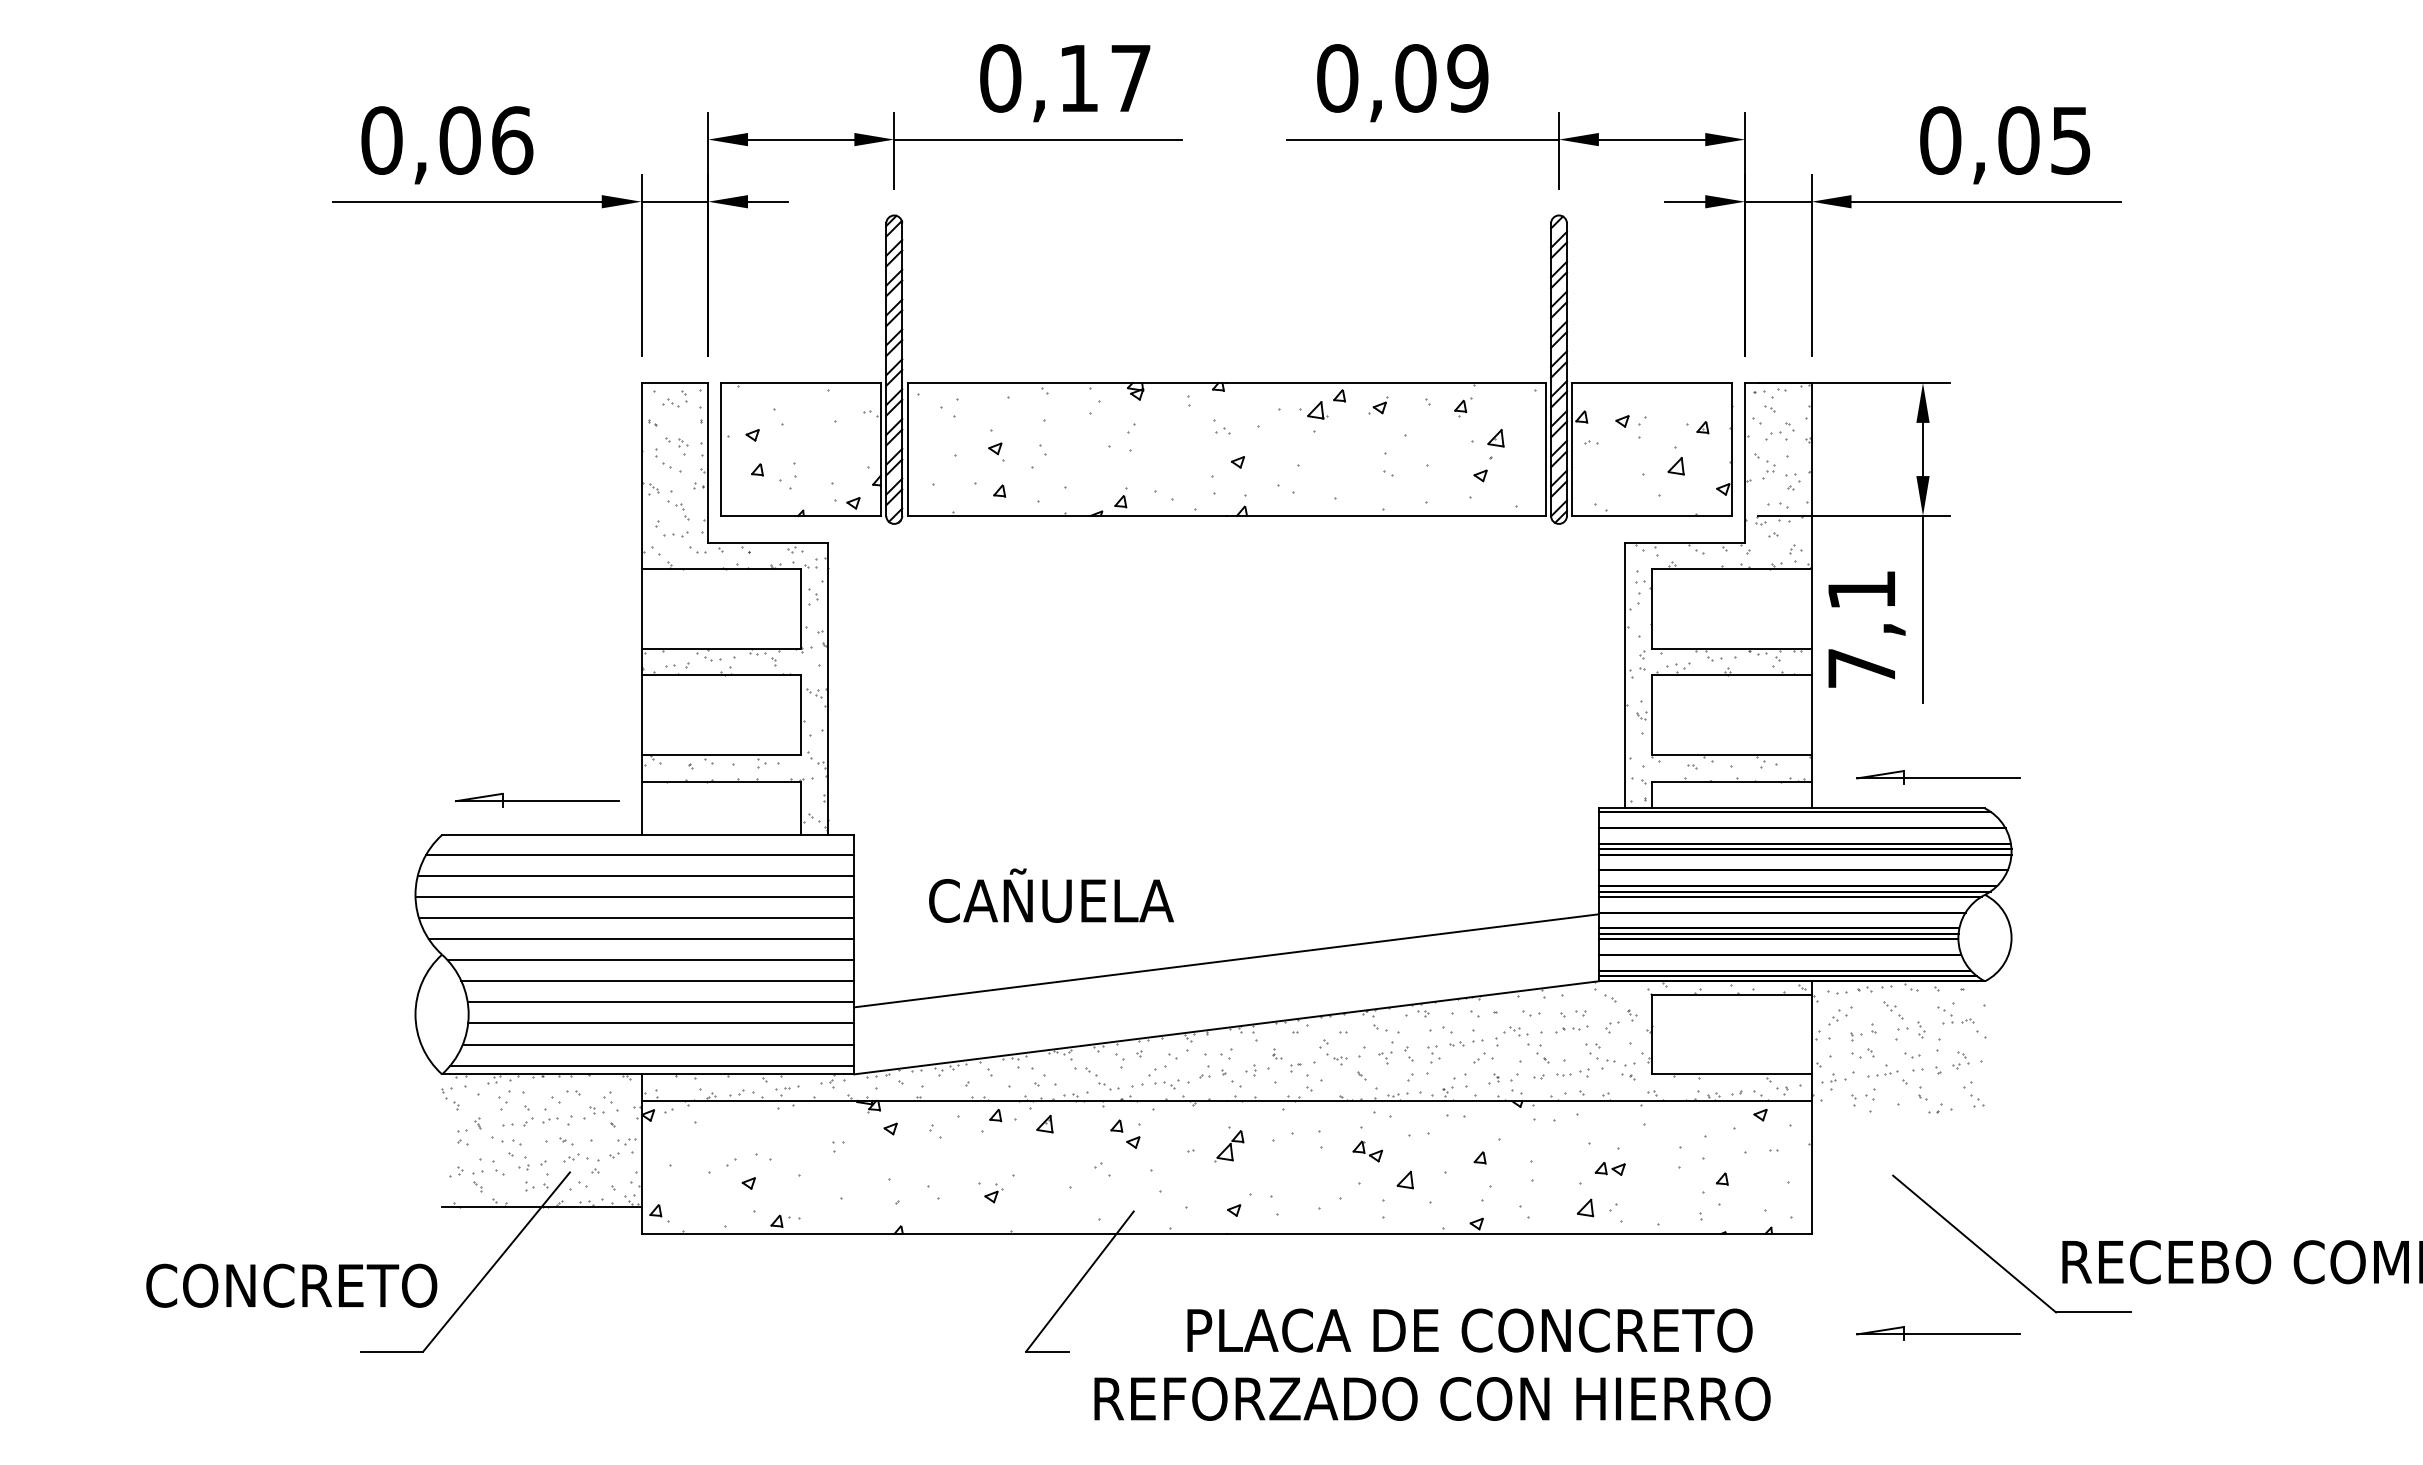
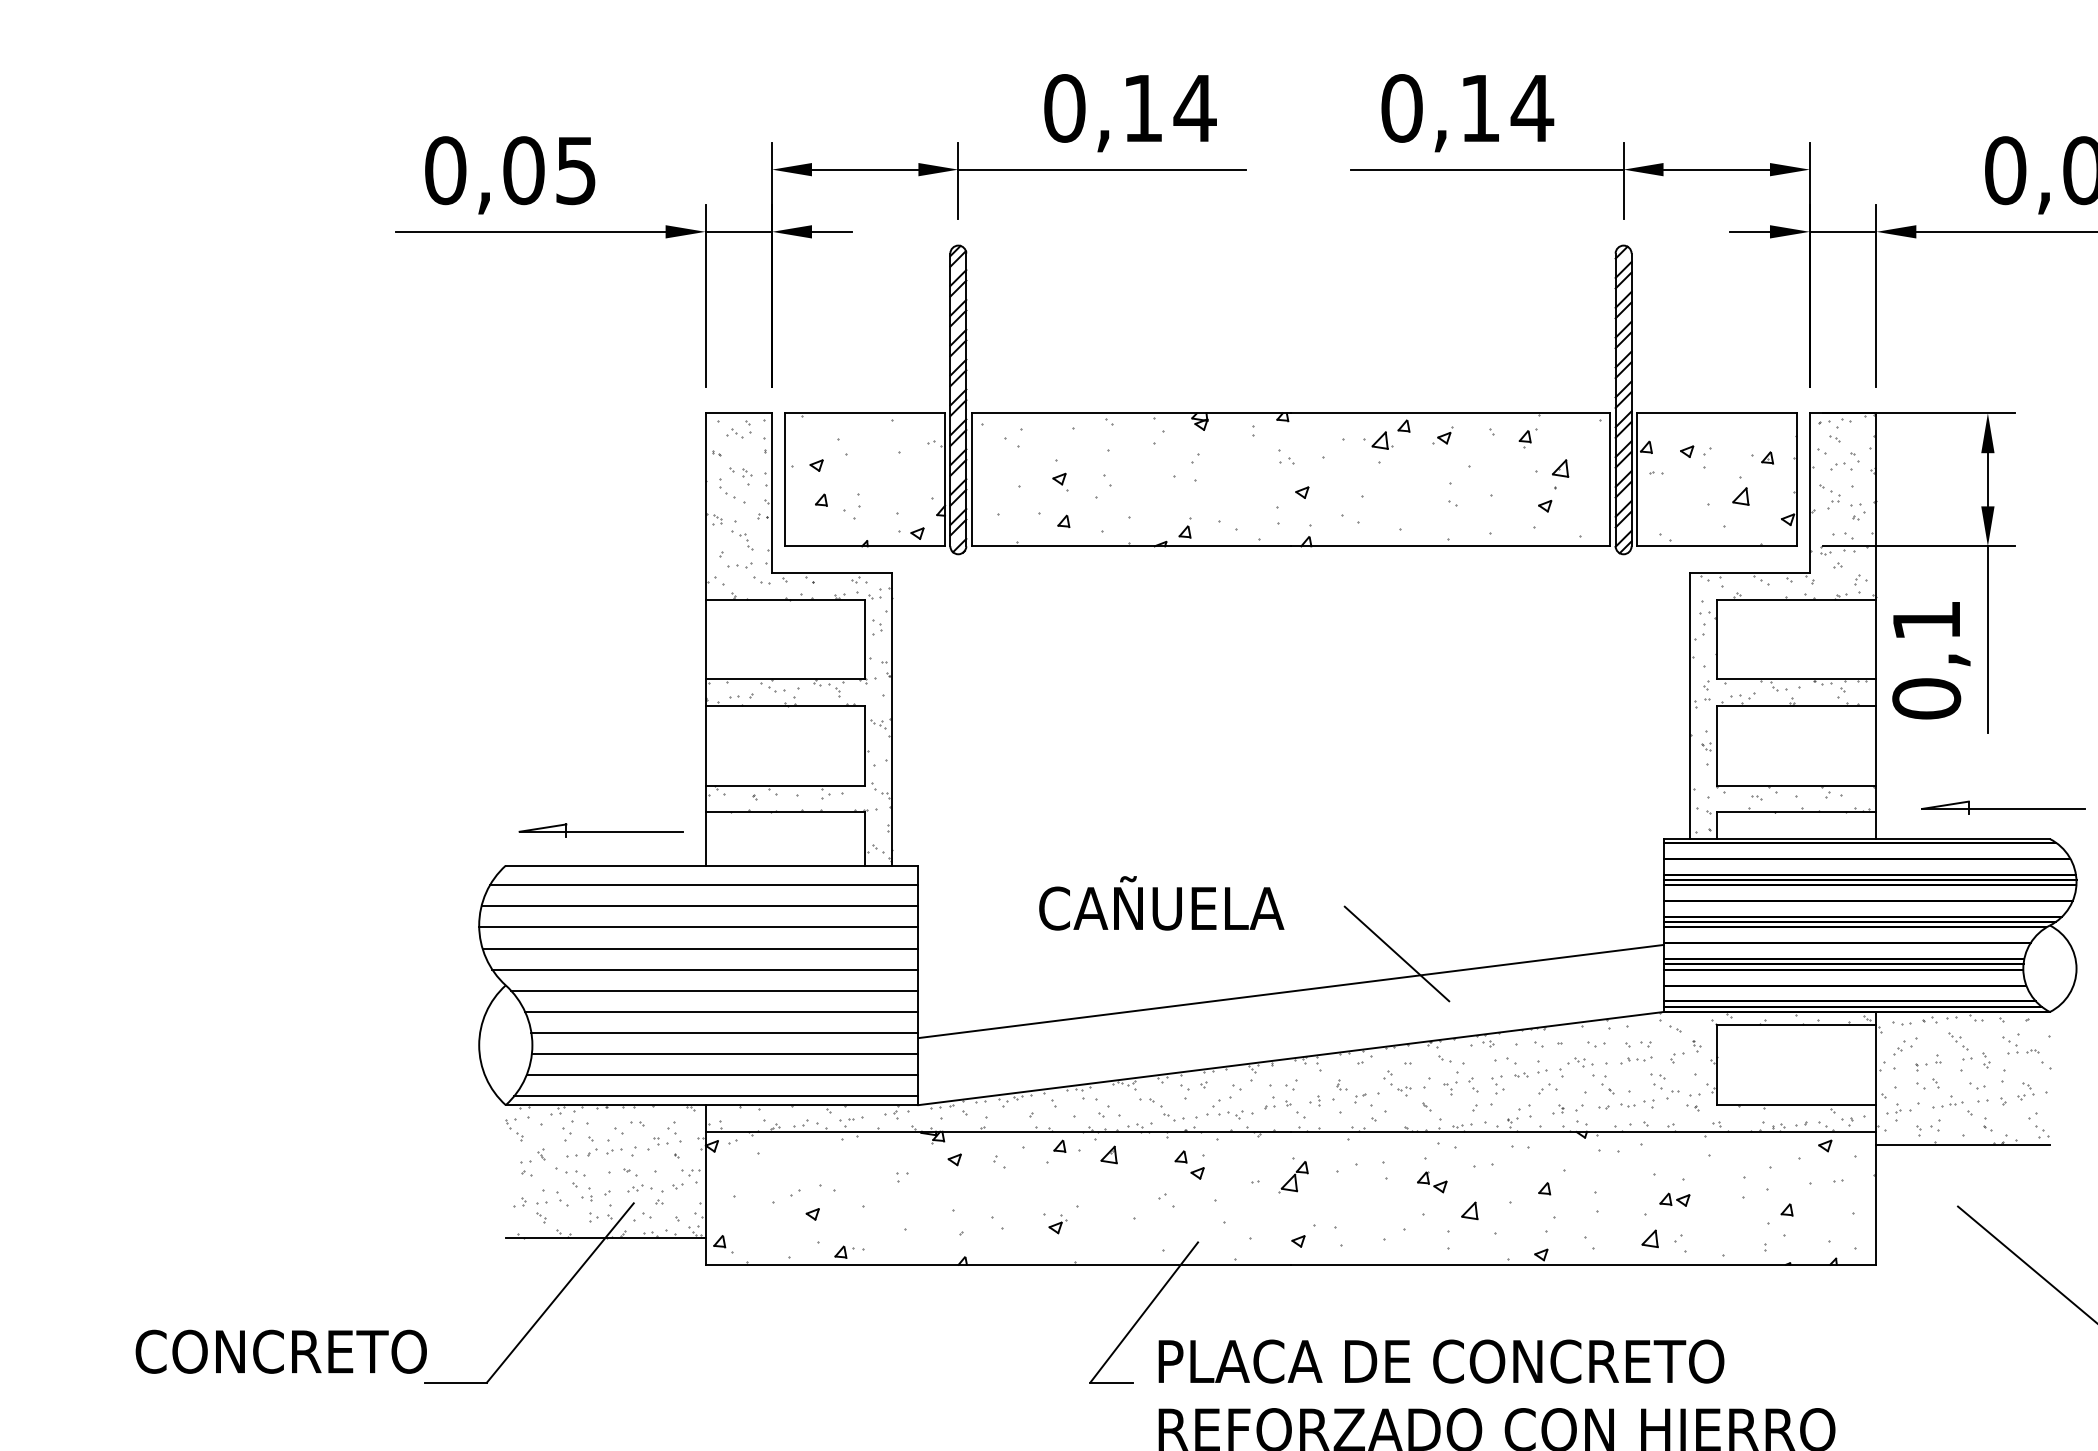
text: (1130, 78) -> (1194, 108), 0,17 -> 0,14
text: (1442, 78) -> (1507, 108), 0,09 -> 0,14
text: (512, 140) -> (576, 170), 0,06 -> 0,05
text: (1861, 667) -> (1926, 697), 7,1 -> 0,1
text: (1051, 895) -> (1161, 903), moved
line: (1332, 923) -> (1396, 954), added
line: (1897, 1114) -> (1962, 1145), added
text: (291, 1285) -> (281, 1351), moved
text: (1469, 1330) -> (1440, 1361), moved
part: (1938, 1333) -> (2003, 1364), removed

